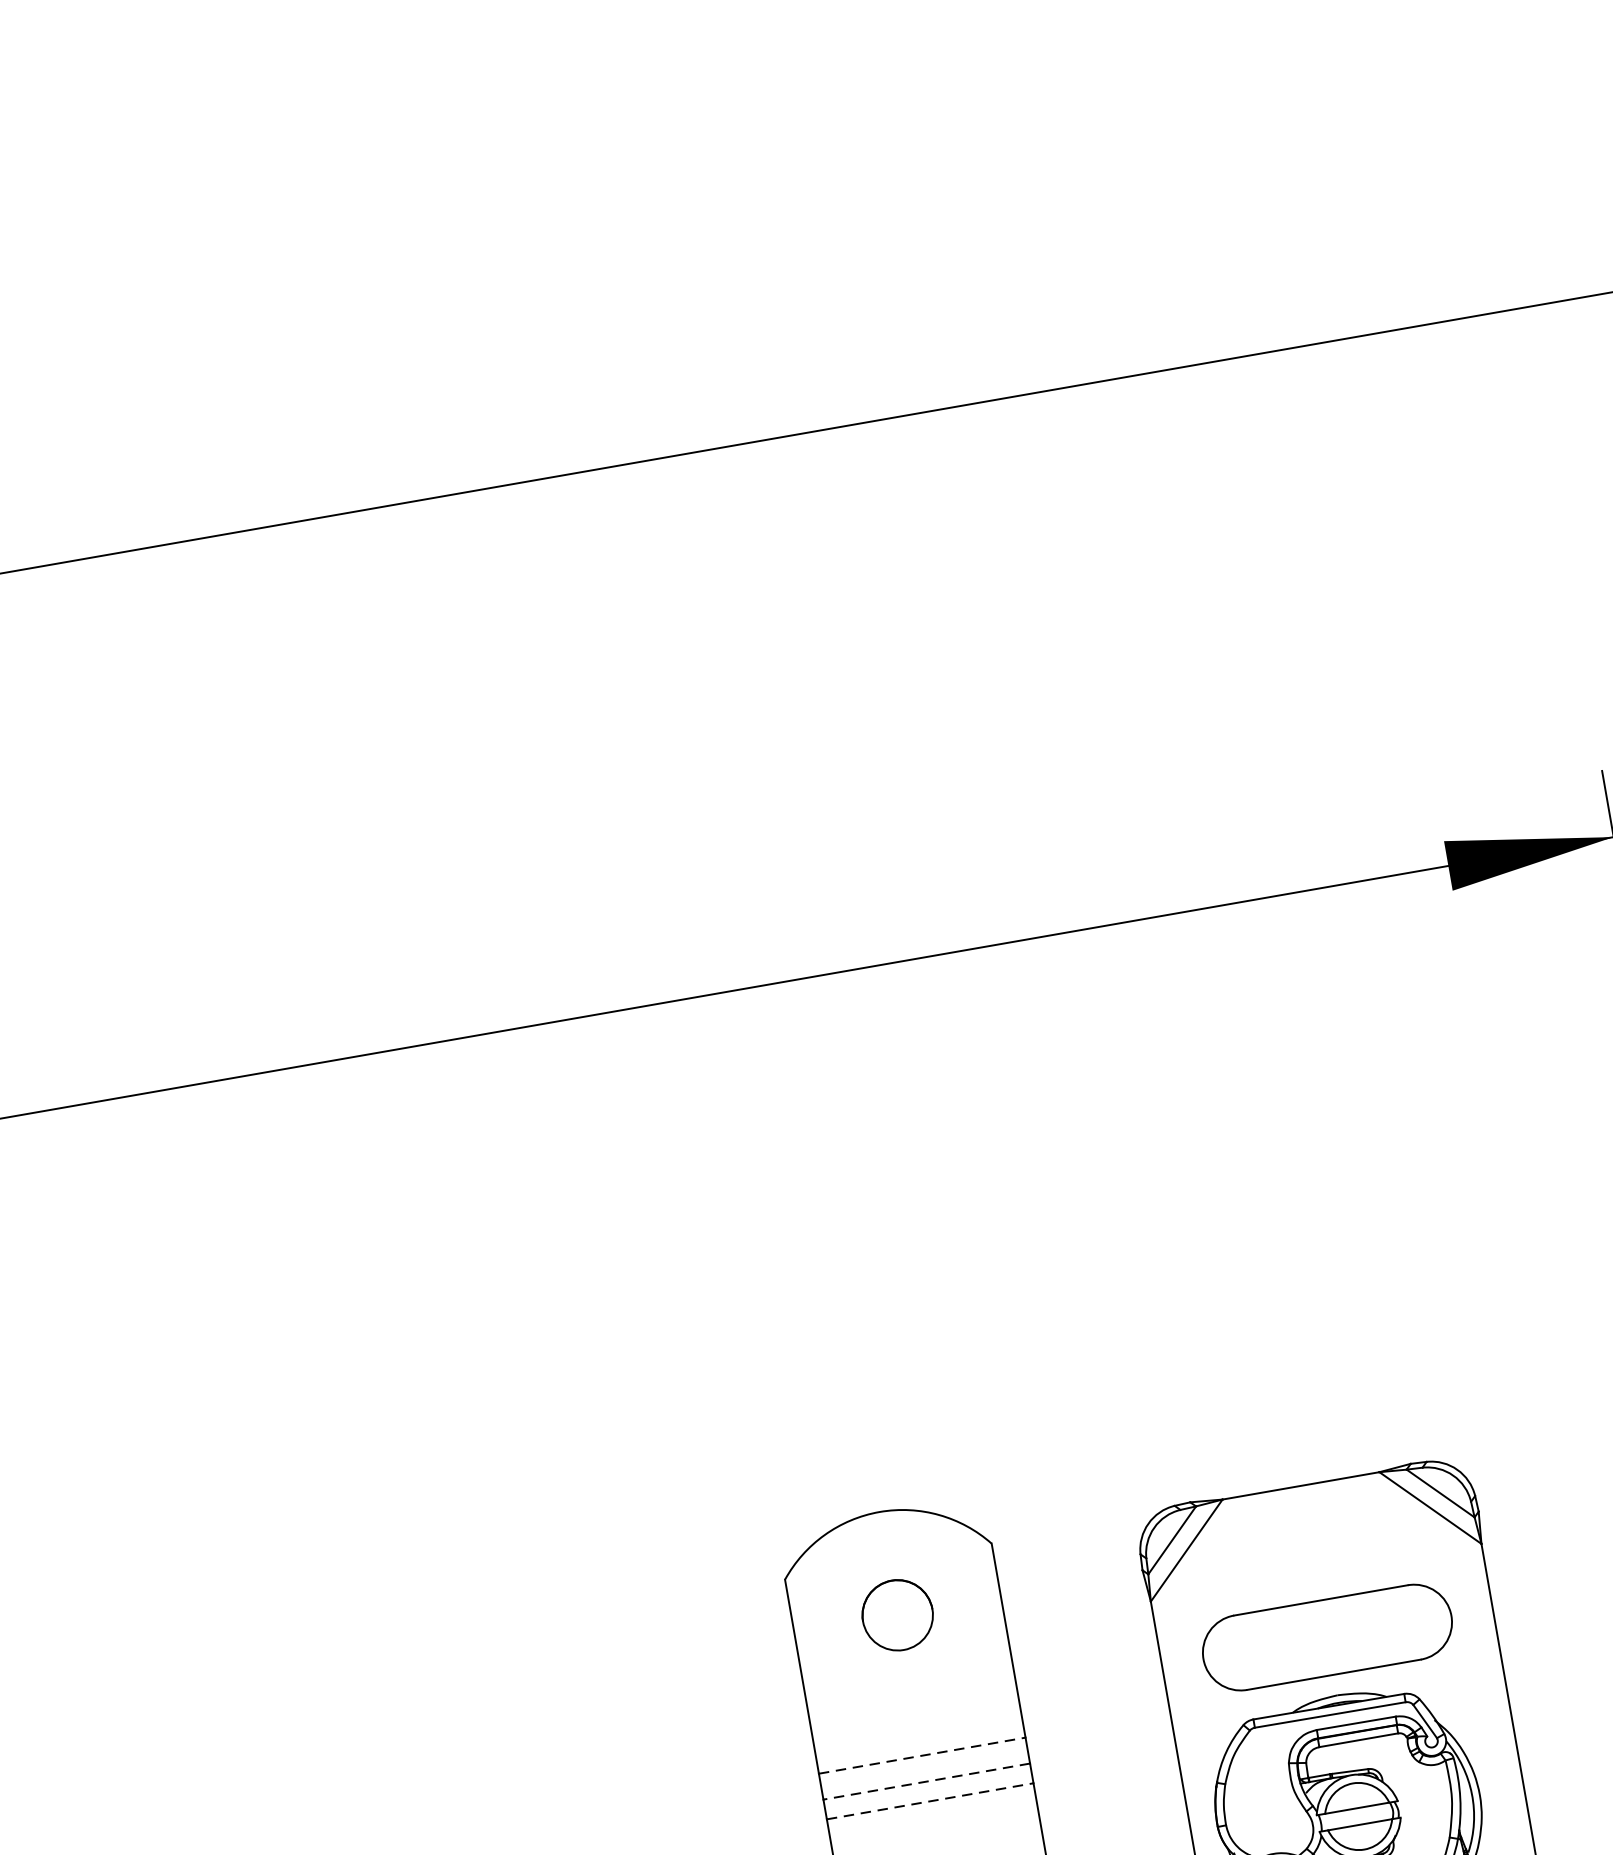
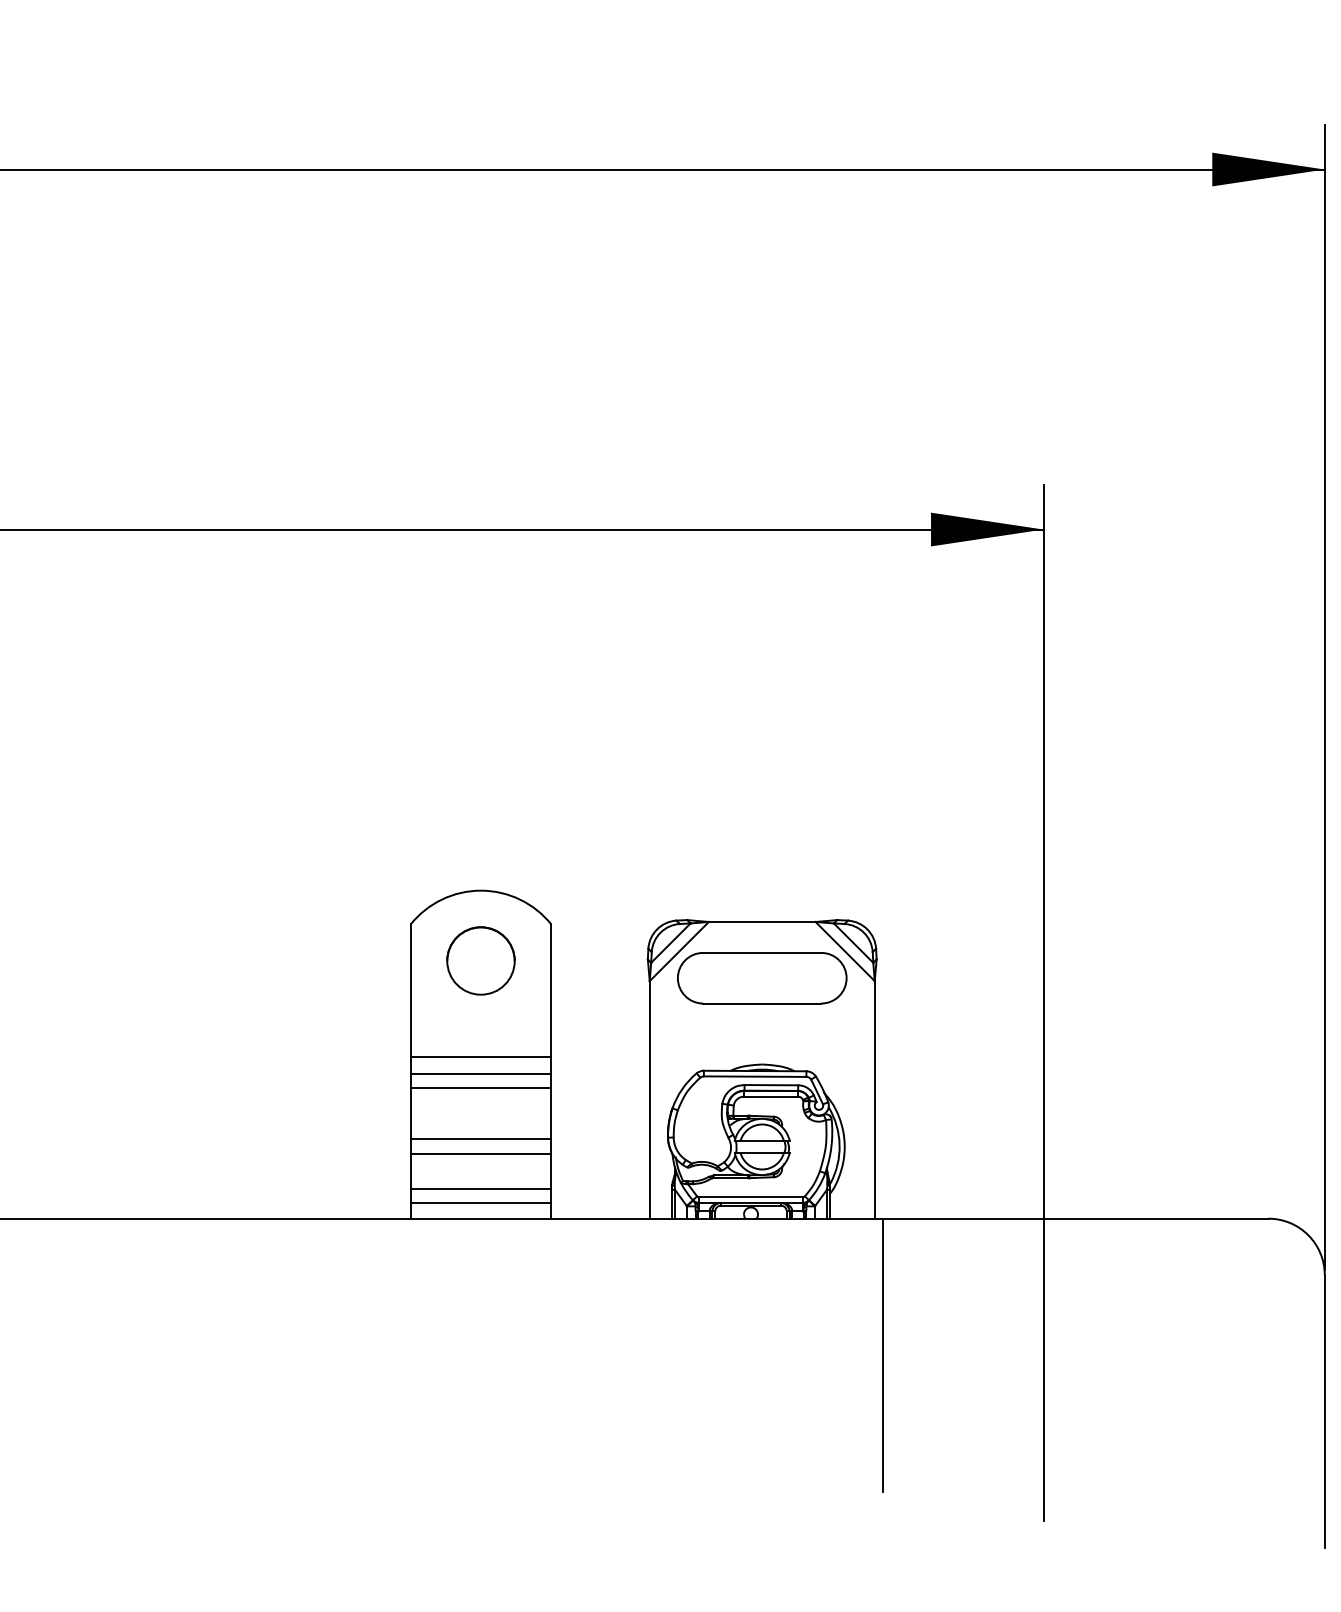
circle: (896, 1614) -> (480, 960), size x1.43
part: (1327, 1637) -> (762, 978), moved
line: (922, 1755) -> (481, 1056), dashed -> solid
line: (926, 1782) -> (480, 1074), dashed -> solid
line: (930, 1801) -> (481, 1087), dashed -> solid

